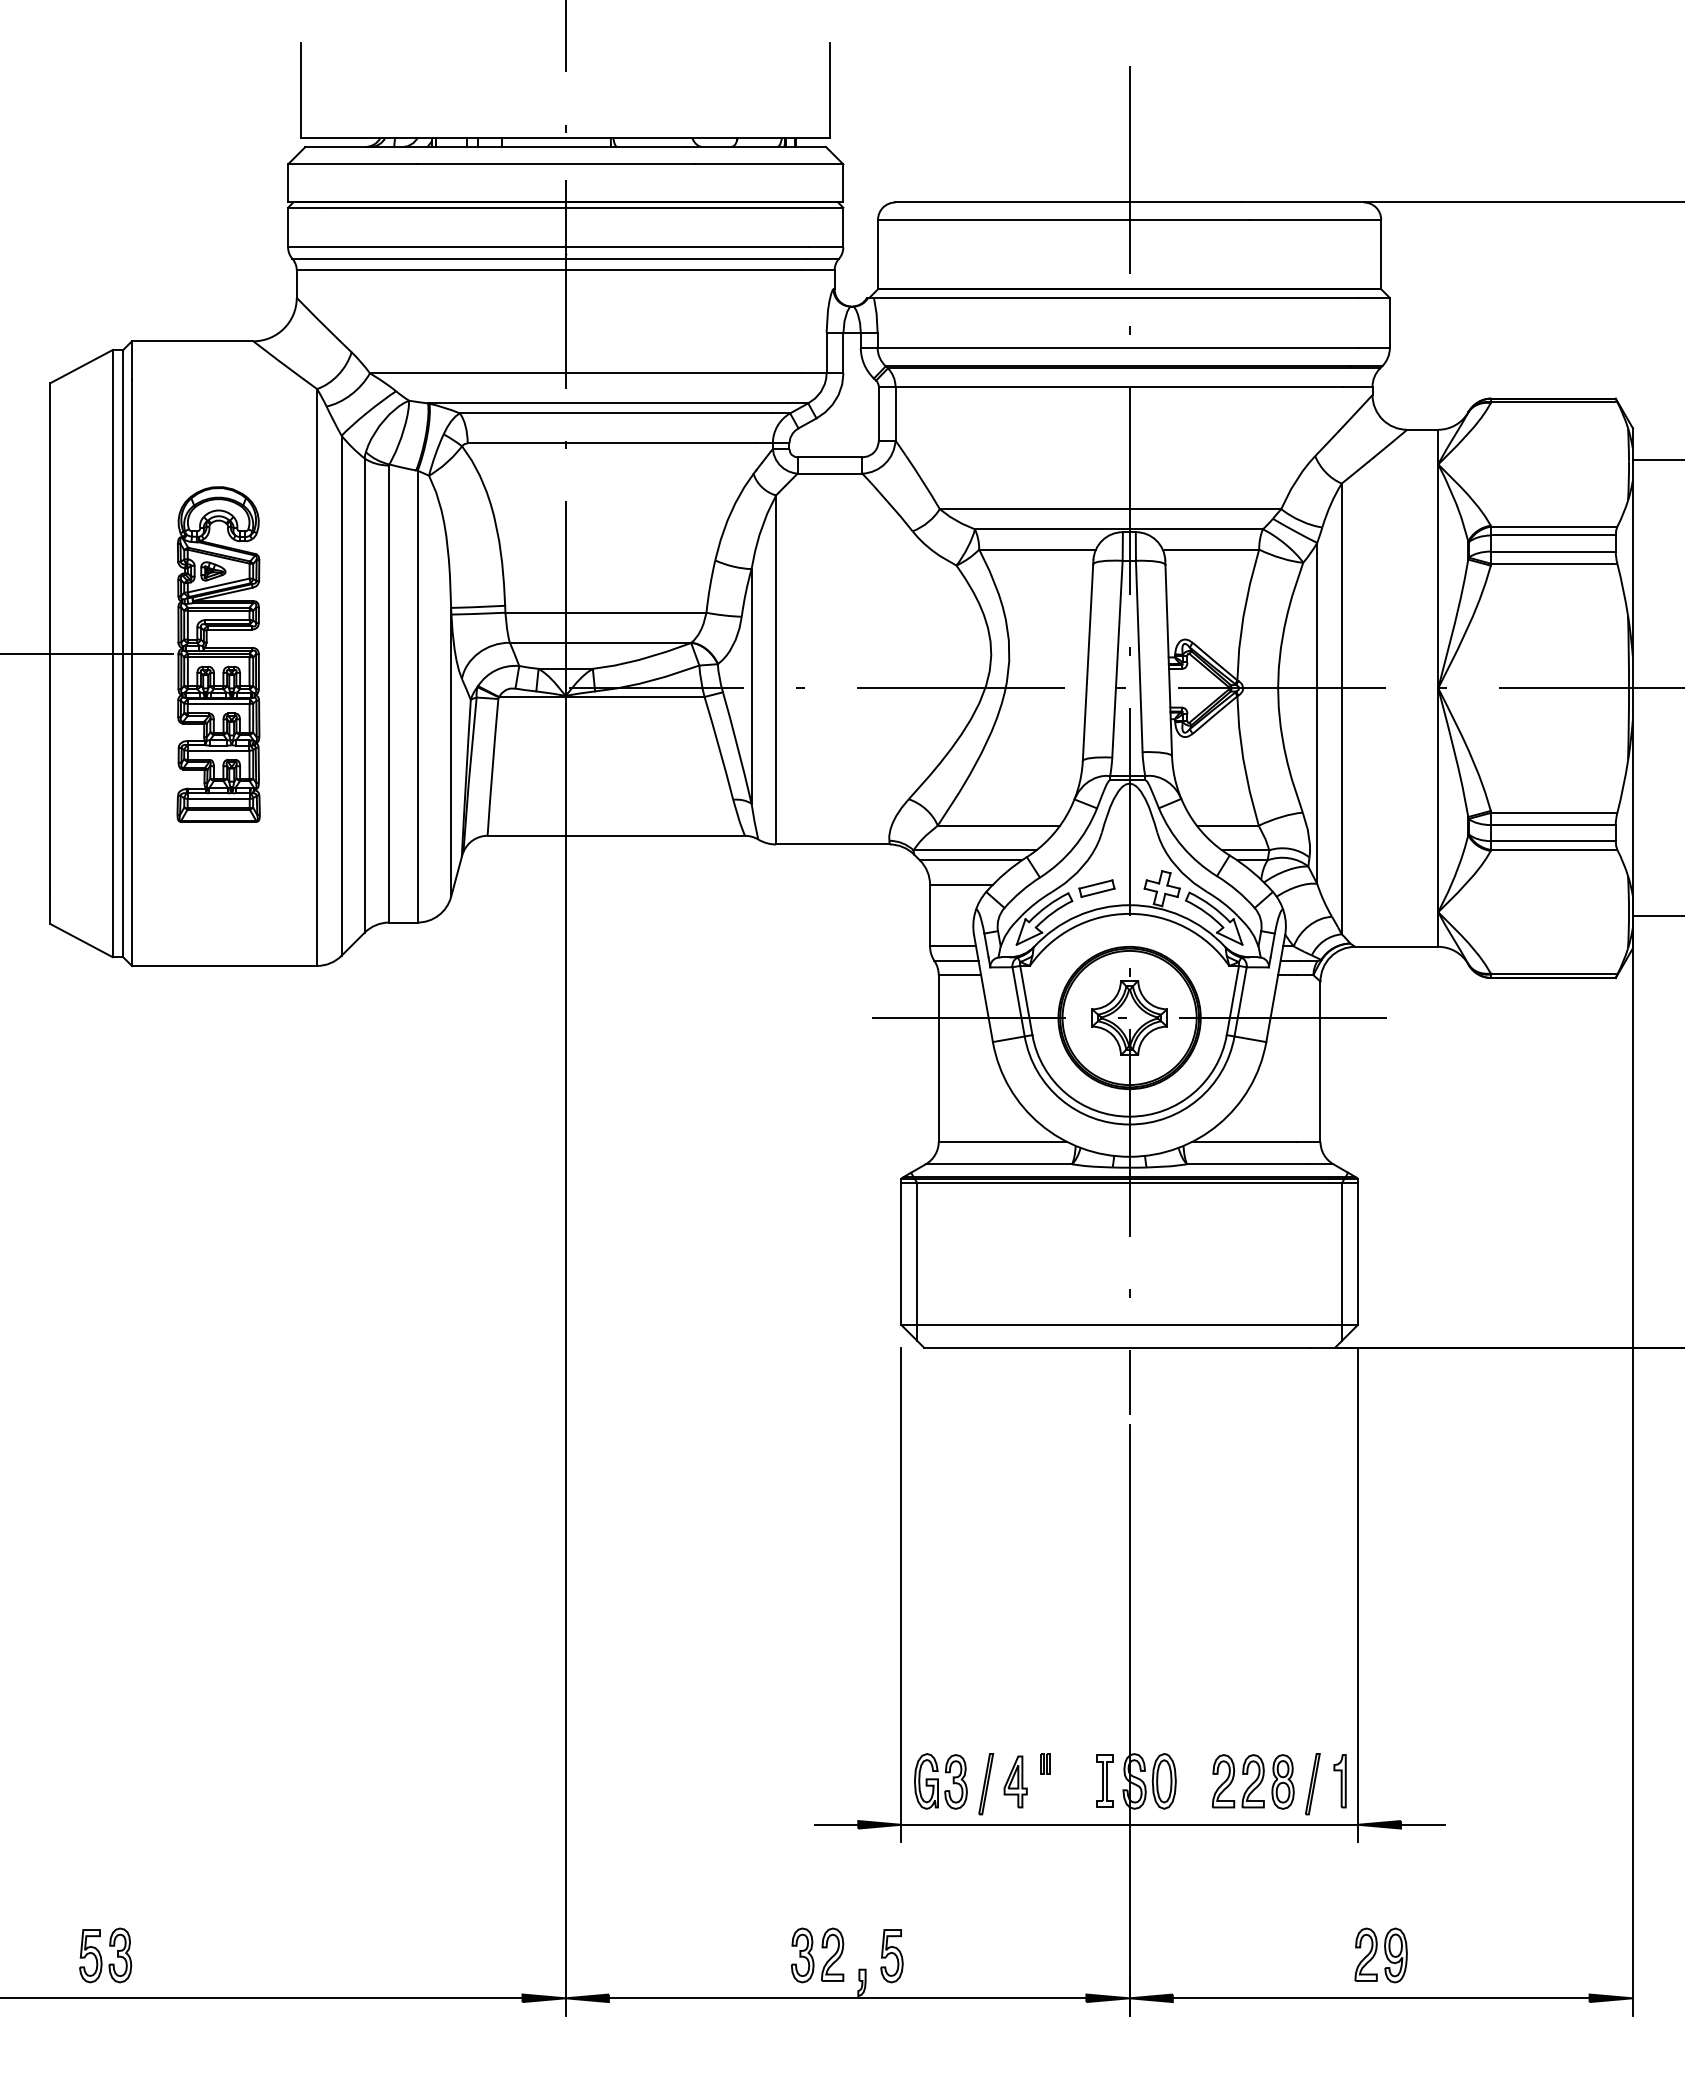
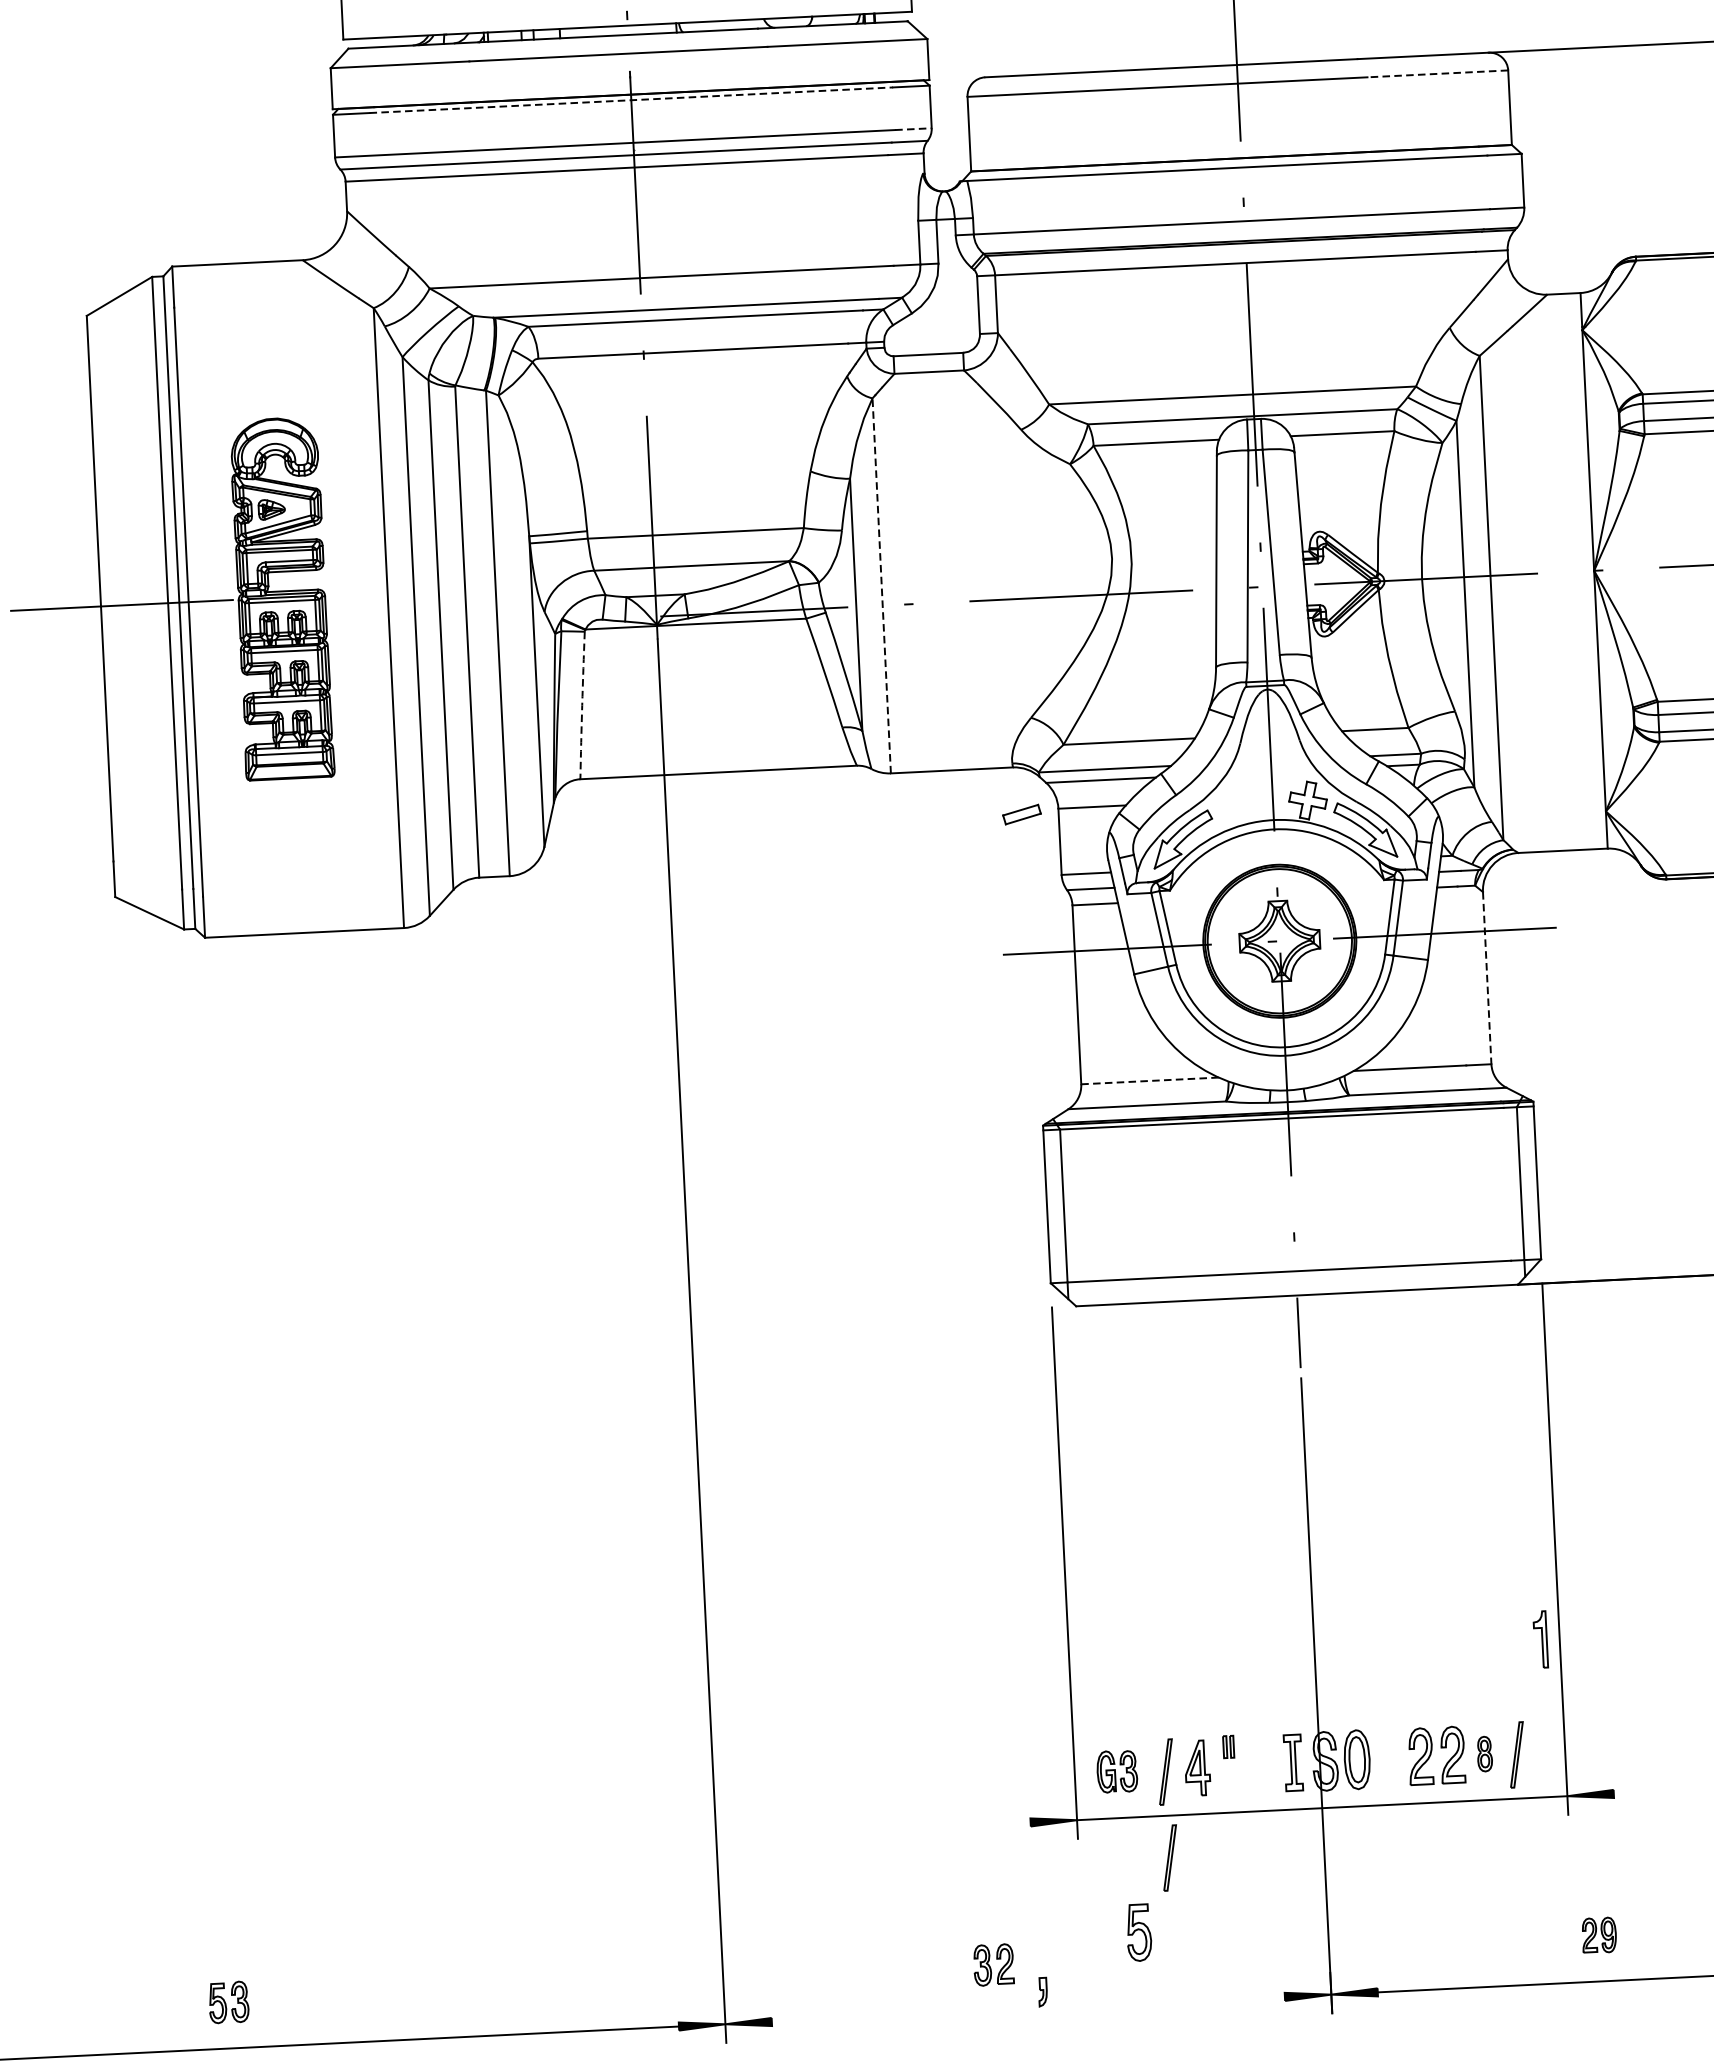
line: (565, 207) -> (631, 100), solid -> dashed
line: (1315, 219) -> (1437, 73), solid -> dashed
line: (826, 247) -> (913, 129), solid -> dashed
line: (776, 669) -> (882, 585), solid -> dashed
arc: (492, 767) -> (582, 705), solid -> dashed
part: (1096, 888) -> (1021, 814), moved
line: (1320, 1062) -> (1487, 979), solid -> dashed
line: (1003, 1141) -> (1150, 1080), solid -> dashed
part: (940, 1781) -> (1116, 1771), size x0.7
part: (1282, 1781) -> (1484, 1753), size x0.6
part: (1339, 1781) -> (1540, 1639), moved
line: (836, 1824) -> (1007, 1823), removed
line: (1422, 1824) -> (1636, 1792), removed
part: (986, 1864) -> (1170, 1858), added
part: (105, 1955) -> (228, 2002), size x0.7
part: (817, 1955) -> (993, 1965), size x0.7
part: (1380, 1955) -> (1598, 1935), size x0.6
part: (891, 1956) -> (1138, 1933), moved
line: (847, 1998) -> (1028, 2009), removed

